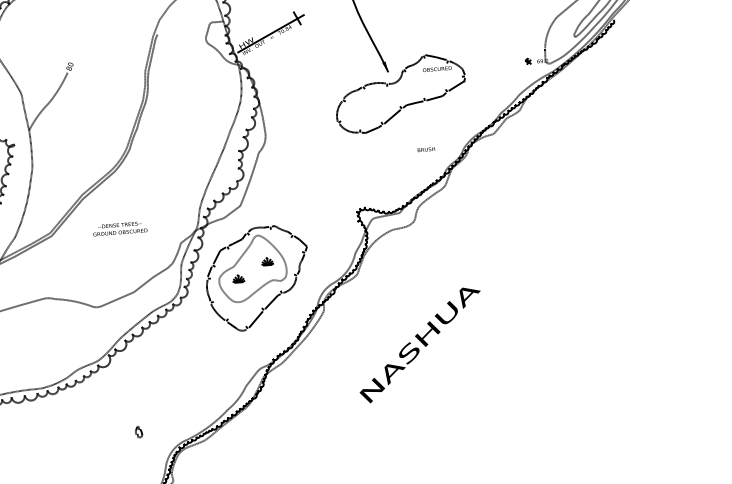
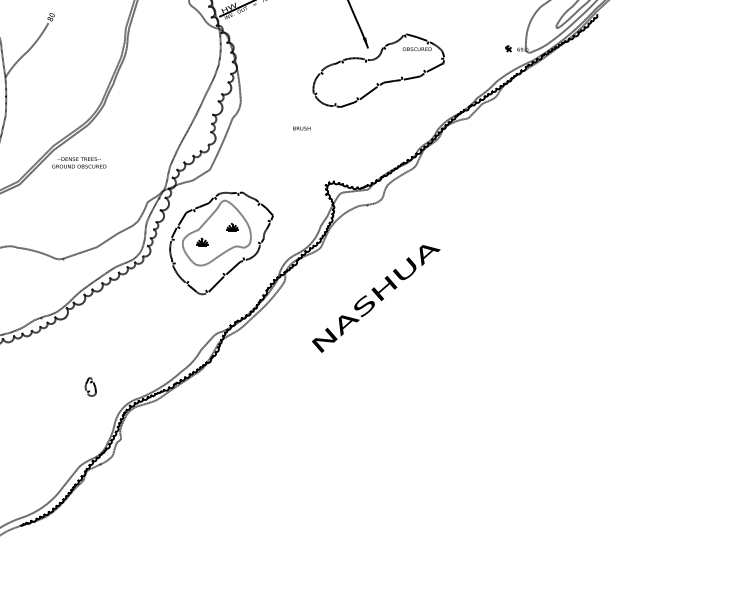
text: (426, 149) -> (301, 128), moved
text: (120, 228) -> (79, 162), moved
text: (420, 344) -> (376, 298), moved
part: (138, 431) -> (90, 386), size x1.67

